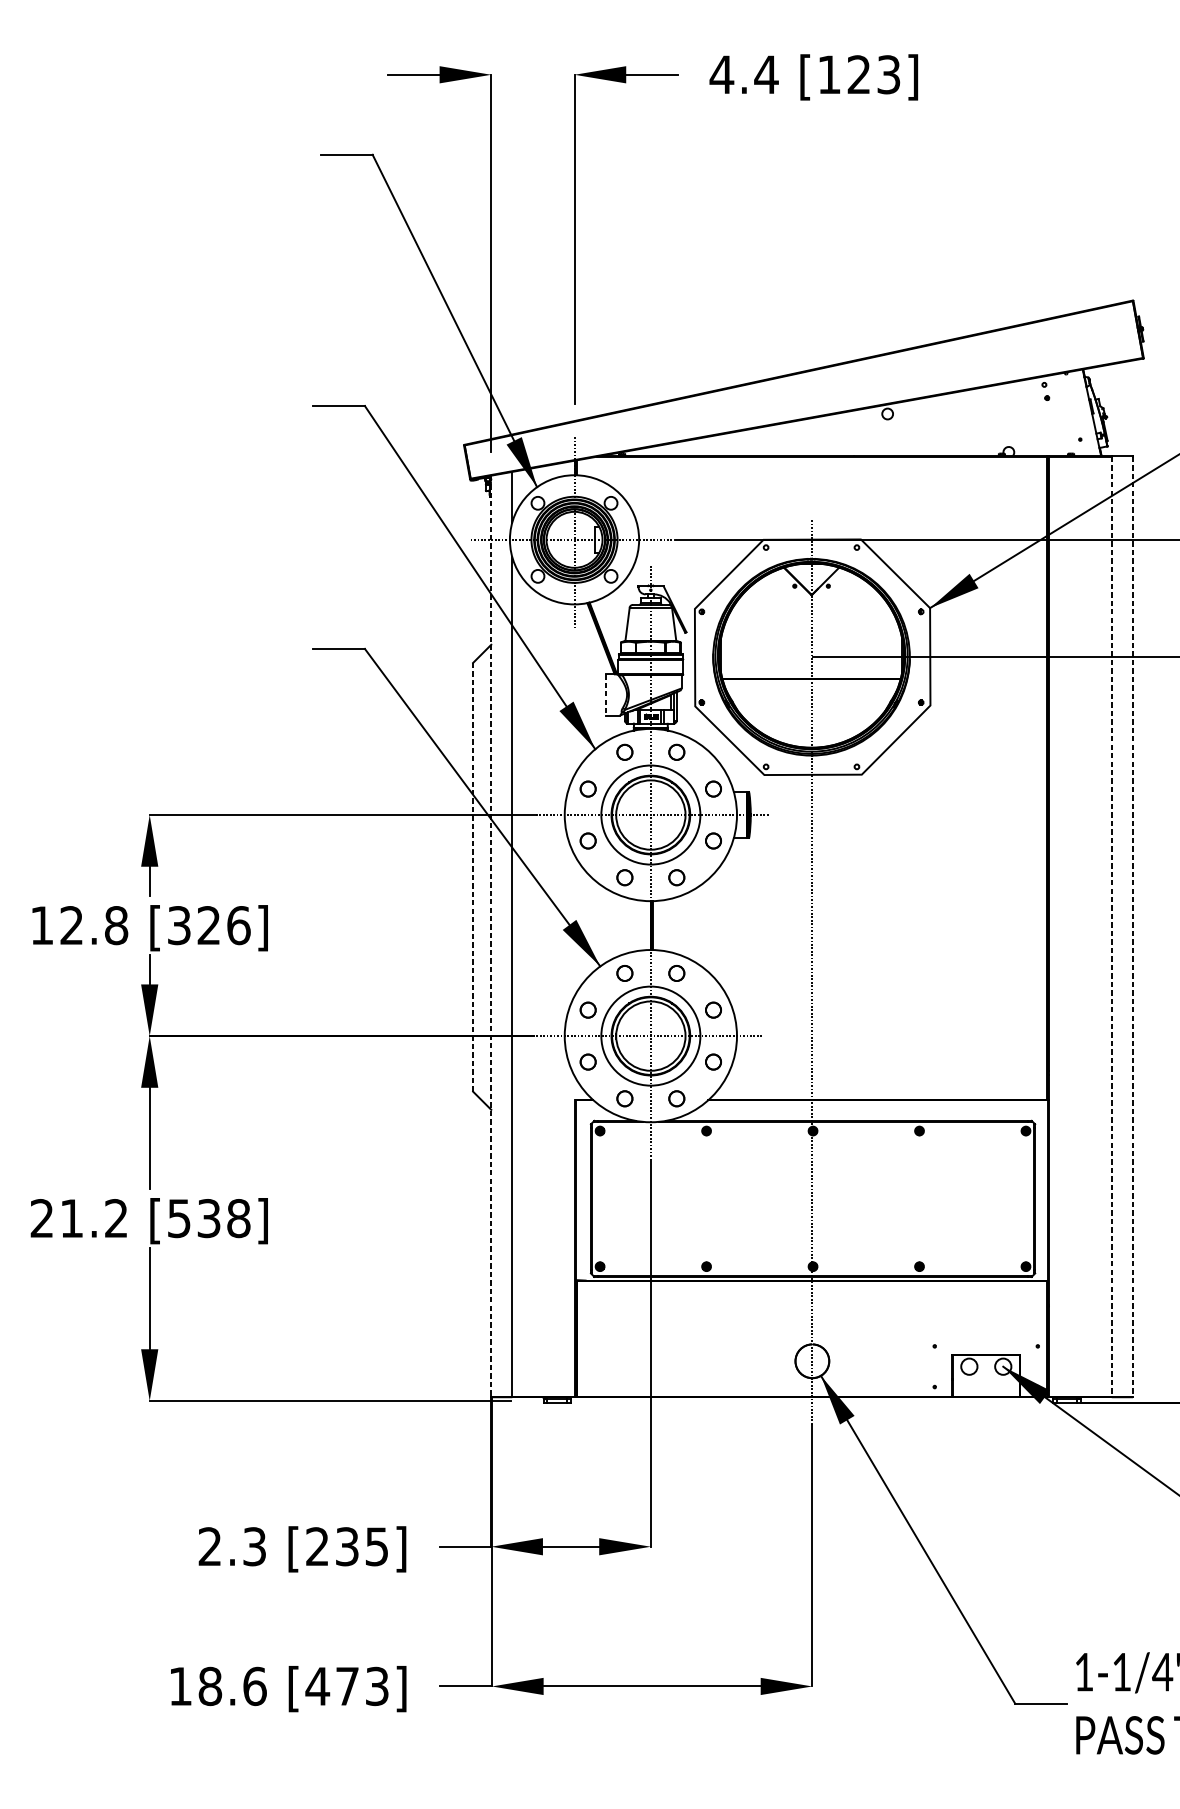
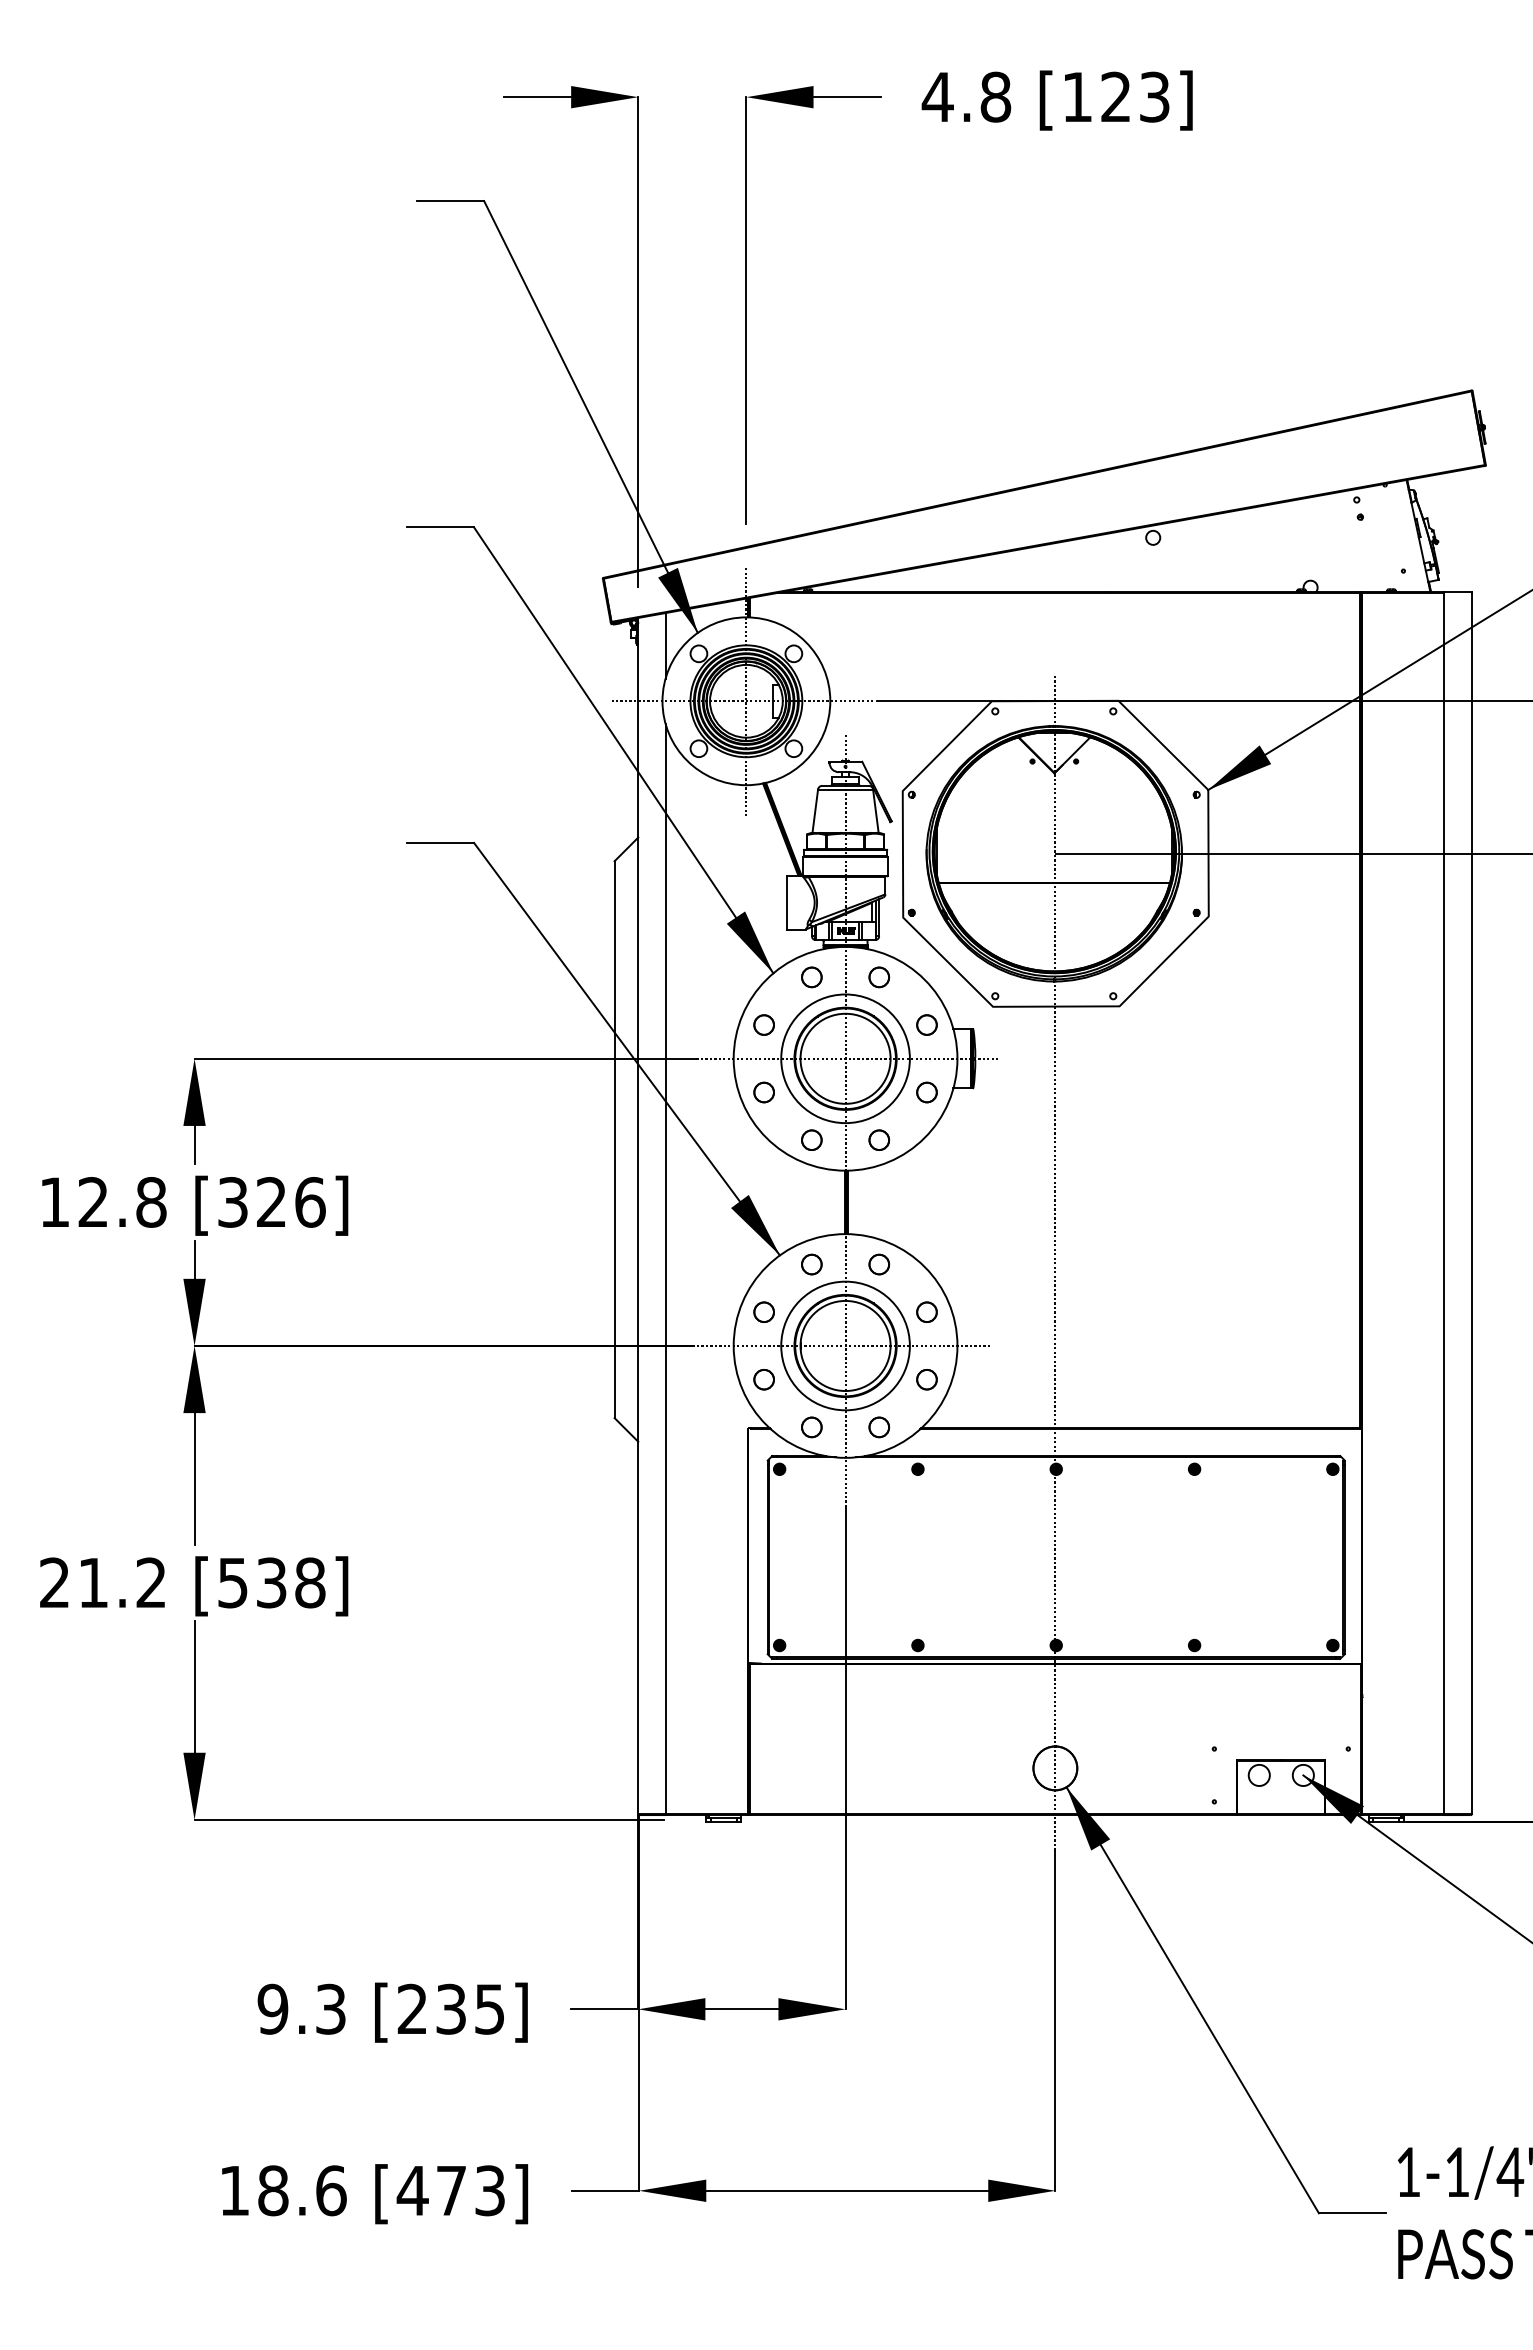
text: (766, 74) -> (995, 96), 4.4 -> 4.8
line: (605, 694) -> (786, 902), dashed -> solid
line: (472, 877) -> (614, 1140), dashed -> solid
line: (1111, 927) -> (1444, 1204), dashed -> solid
line: (1132, 927) -> (1471, 1204), dashed -> solid
line: (491, 936) -> (638, 1216), dashed -> solid
text: (209, 1546) -> (272, 2008), 2.3 -> 9.3

